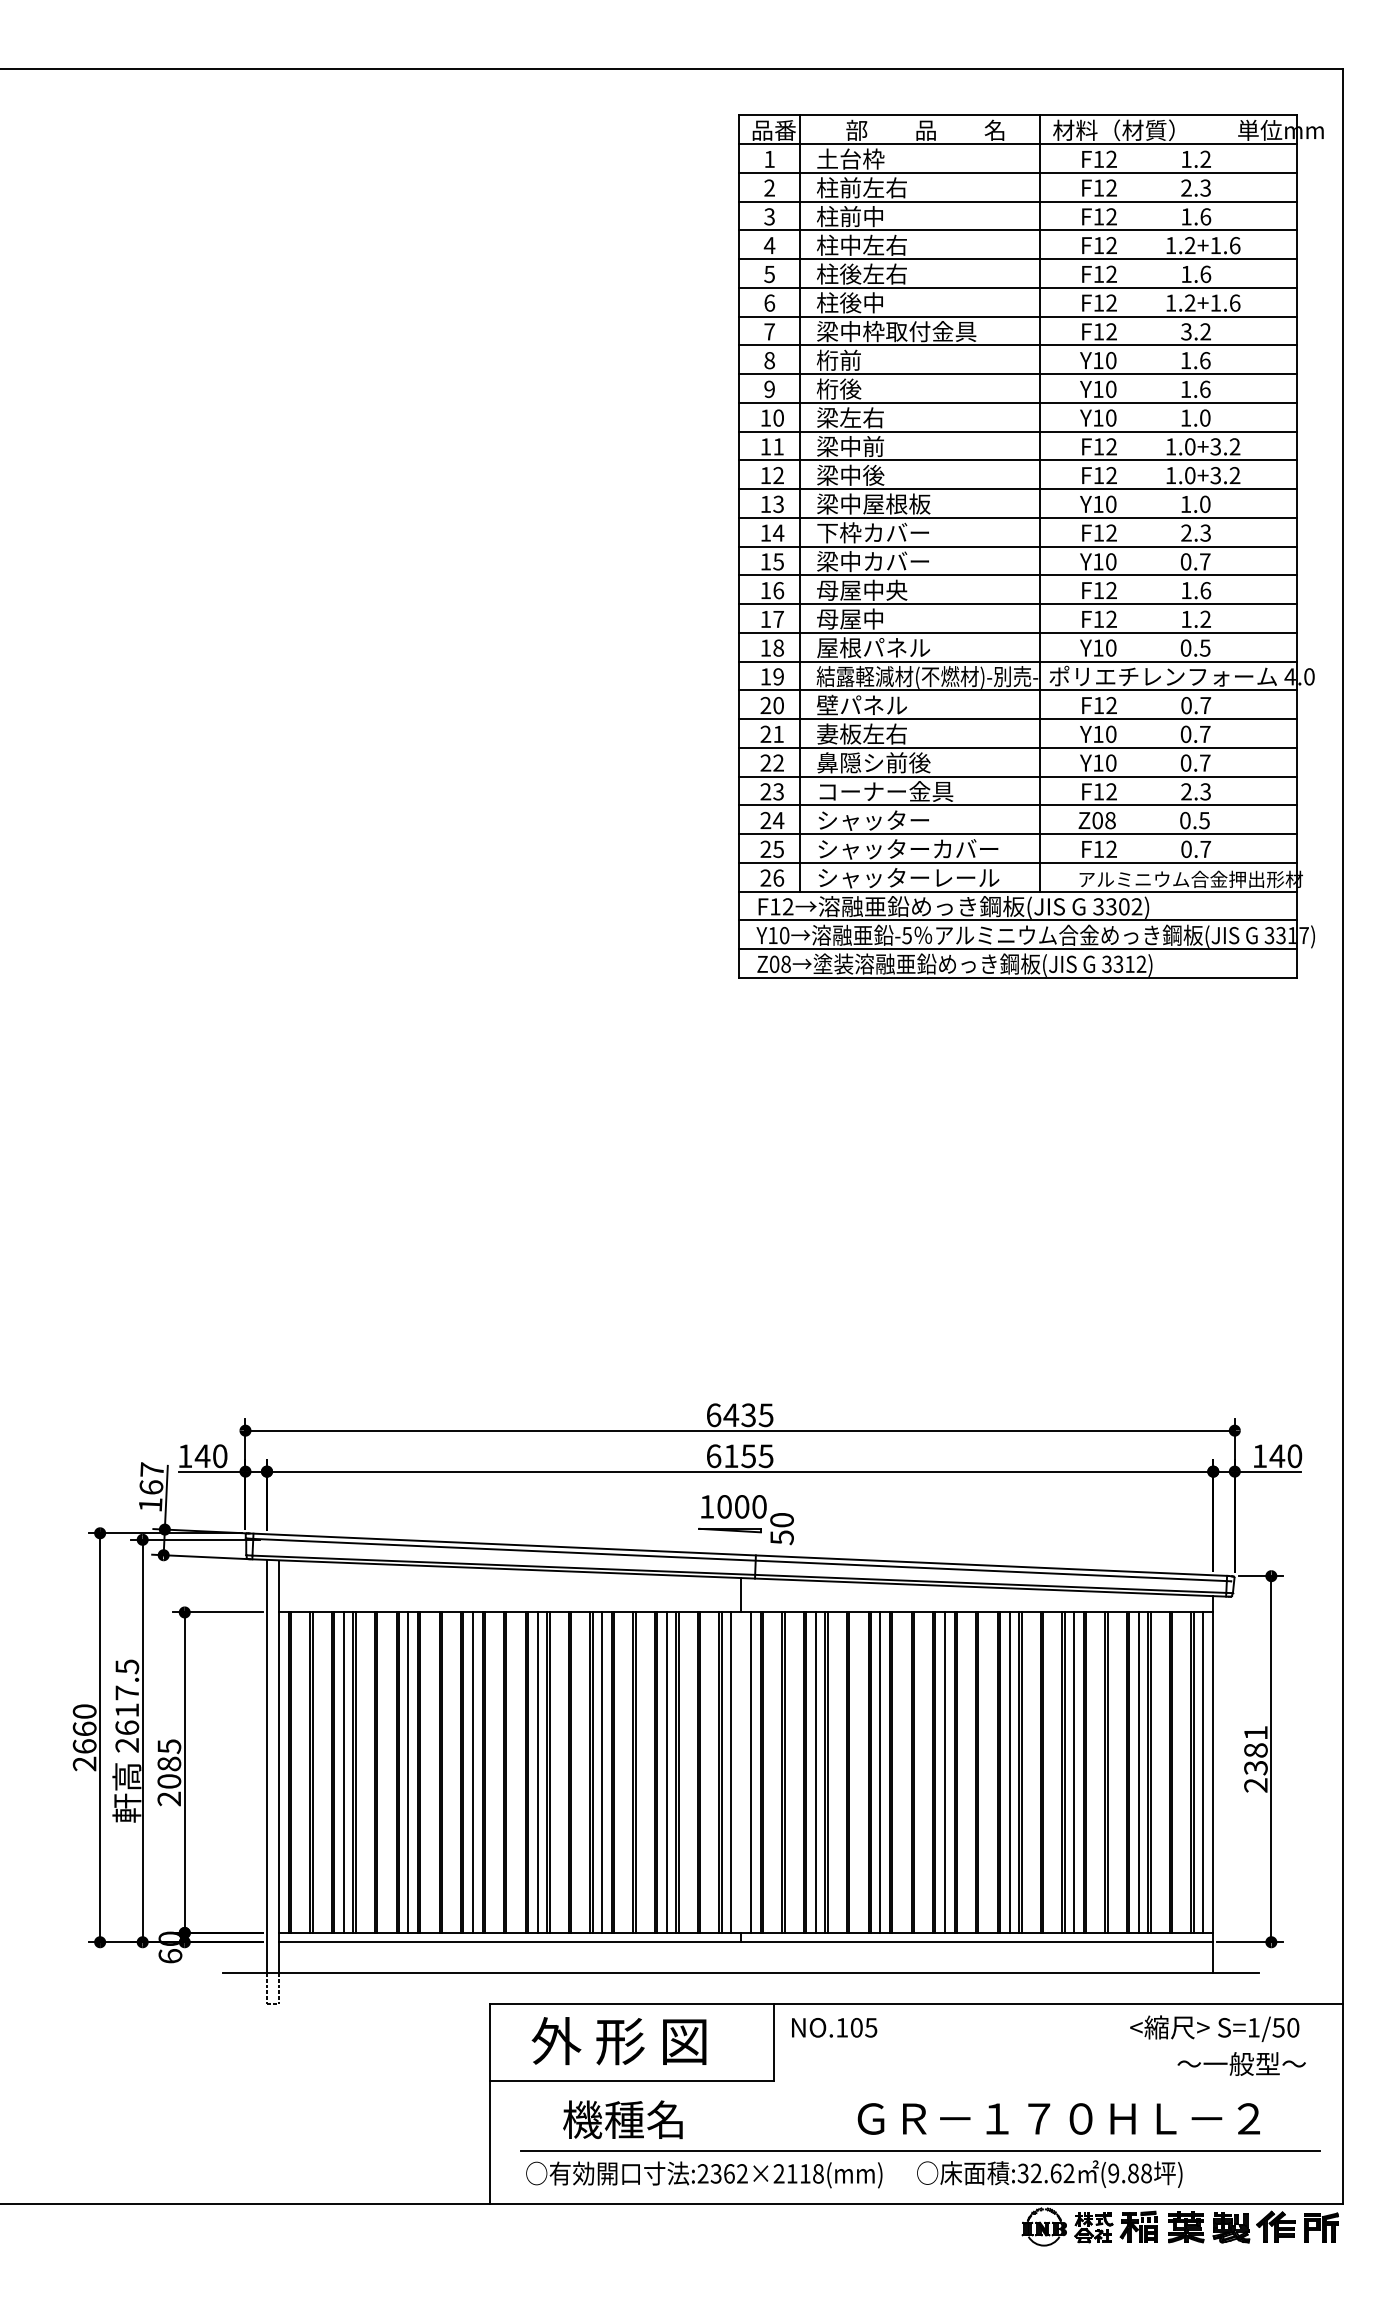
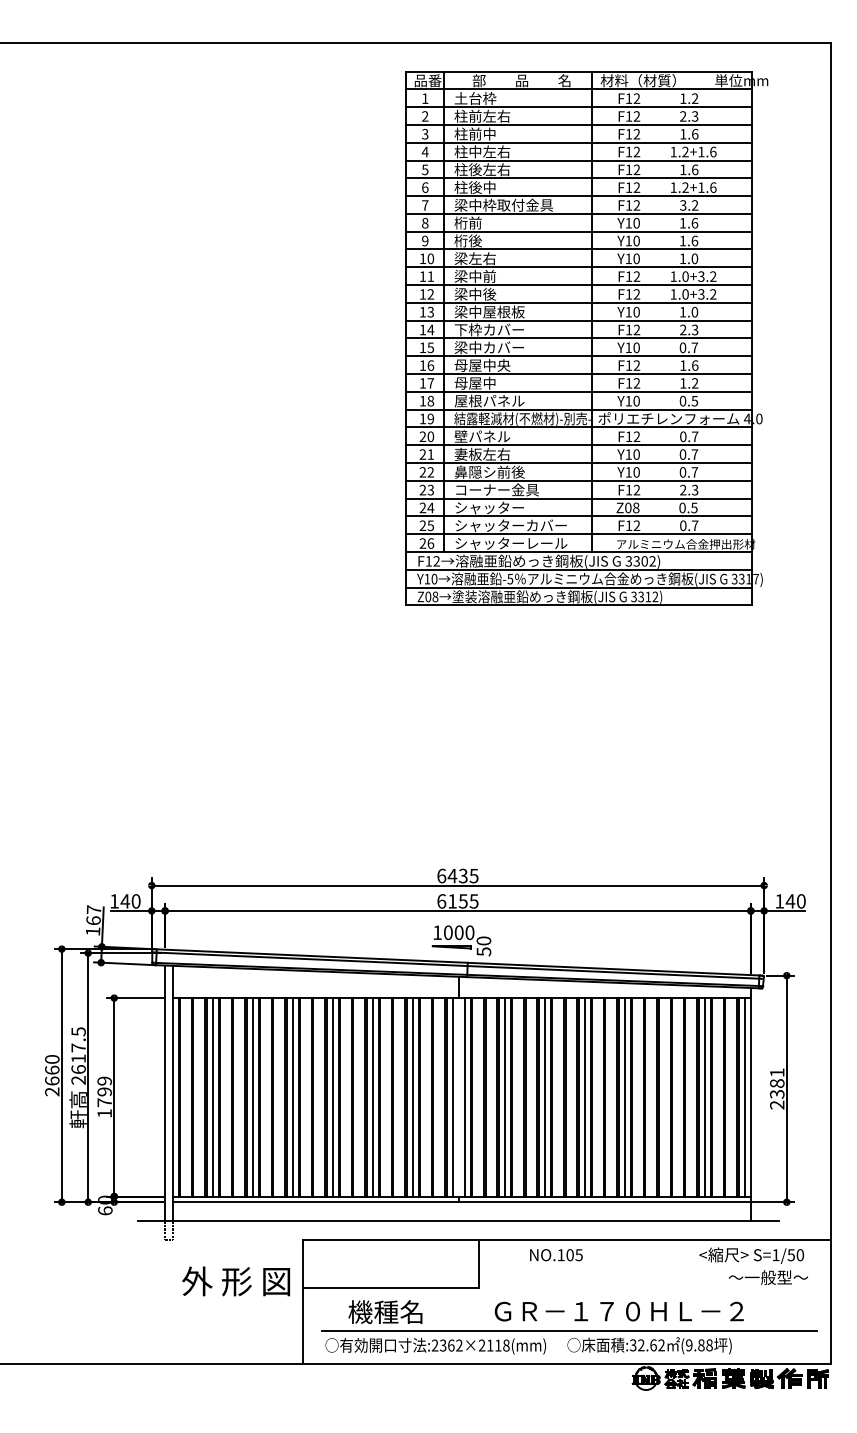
part: (1030, 546) -> (586, 338), moved
text: (169, 1771) -> (104, 1096), 2085 -> 1799
line: (1073, 1773) -> (664, 1097), removed
text: (834, 2028) -> (556, 1255), moved
text: (618, 2041) -> (235, 1281), moved
text: (1057, 2118) -> (618, 1311), moved

